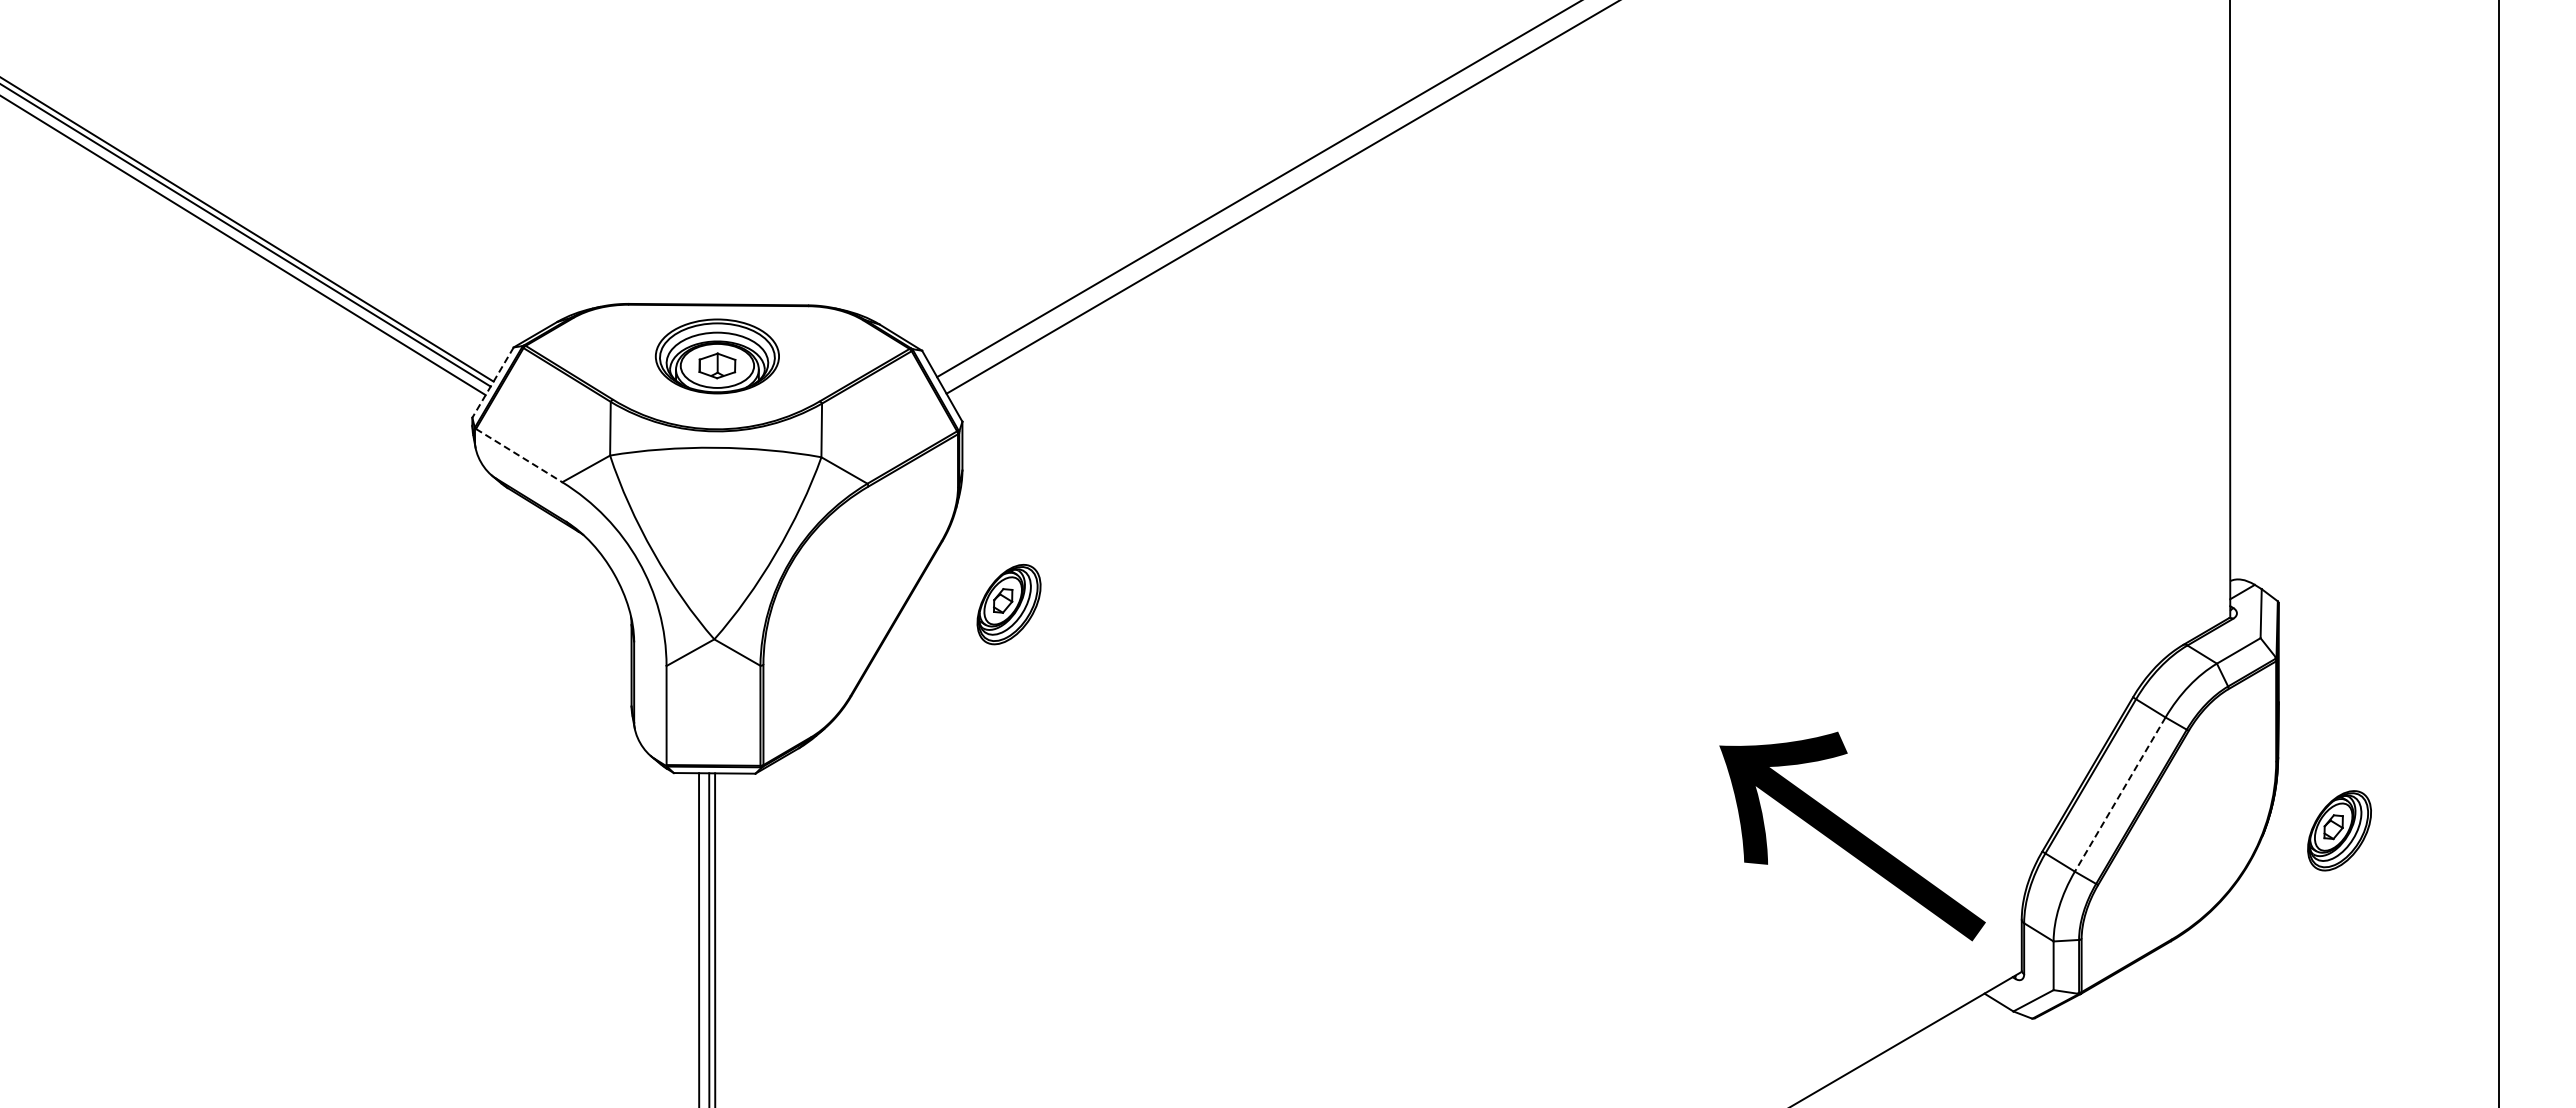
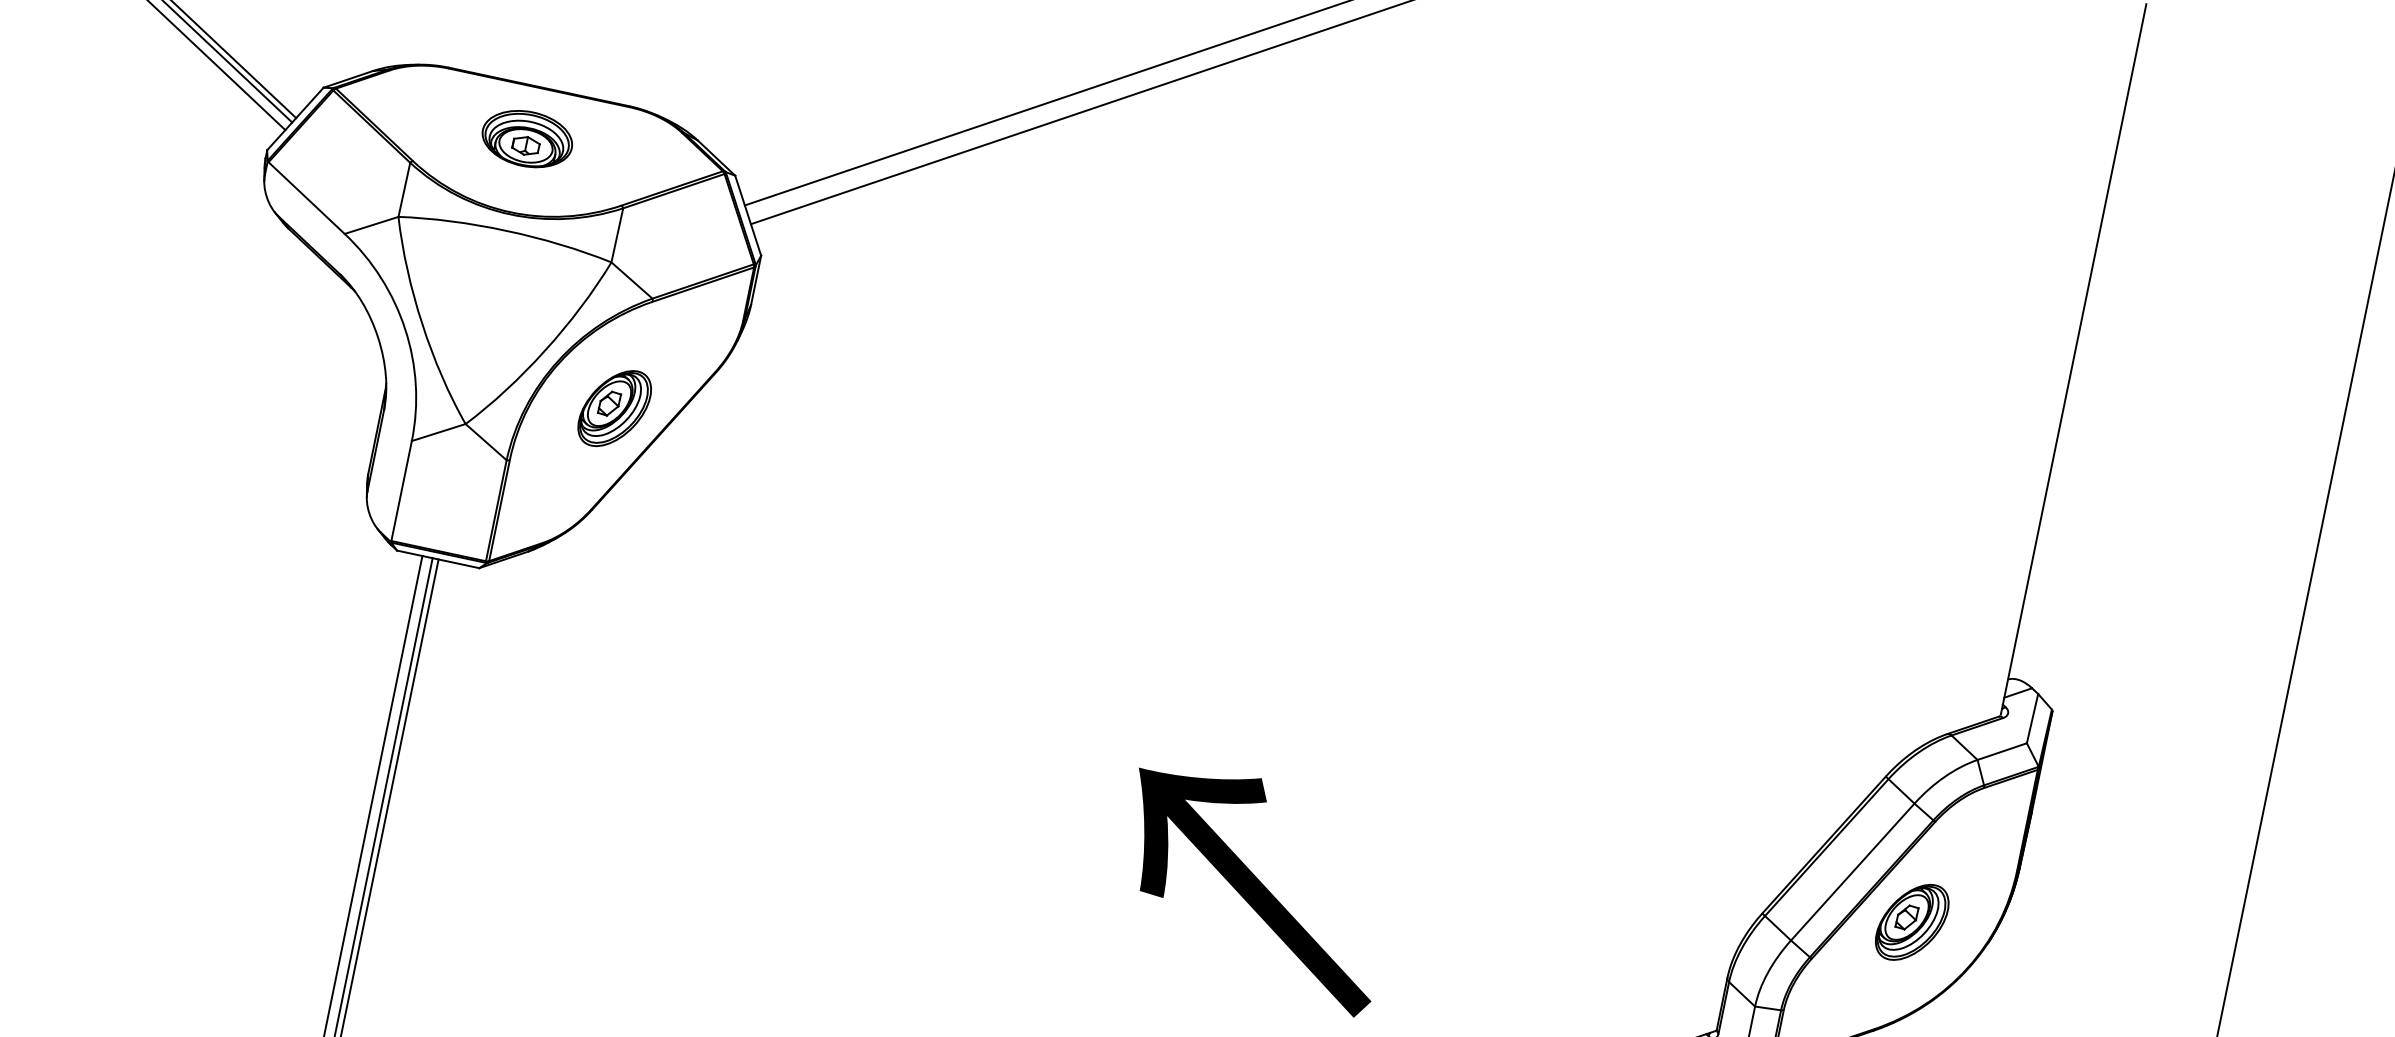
part: (717, 356) -> (527, 139), size x0.71
line: (493, 382) -> (295, 118), dashed -> solid
line: (519, 455) -> (307, 198), dashed -> solid
part: (1008, 604) -> (614, 408), moved
line: (2119, 794) -> (1852, 871), dashed -> solid
part: (2339, 830) -> (1912, 922), moved
text: (1852, 836) -> (1254, 887), moved

